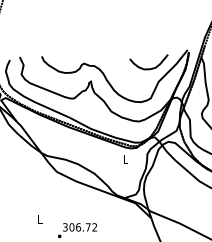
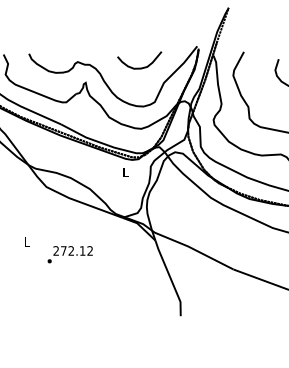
curve: (148, 68) -> (139, 67), moved
text: (76, 226) -> (69, 250), 306.72 -> 272.12

